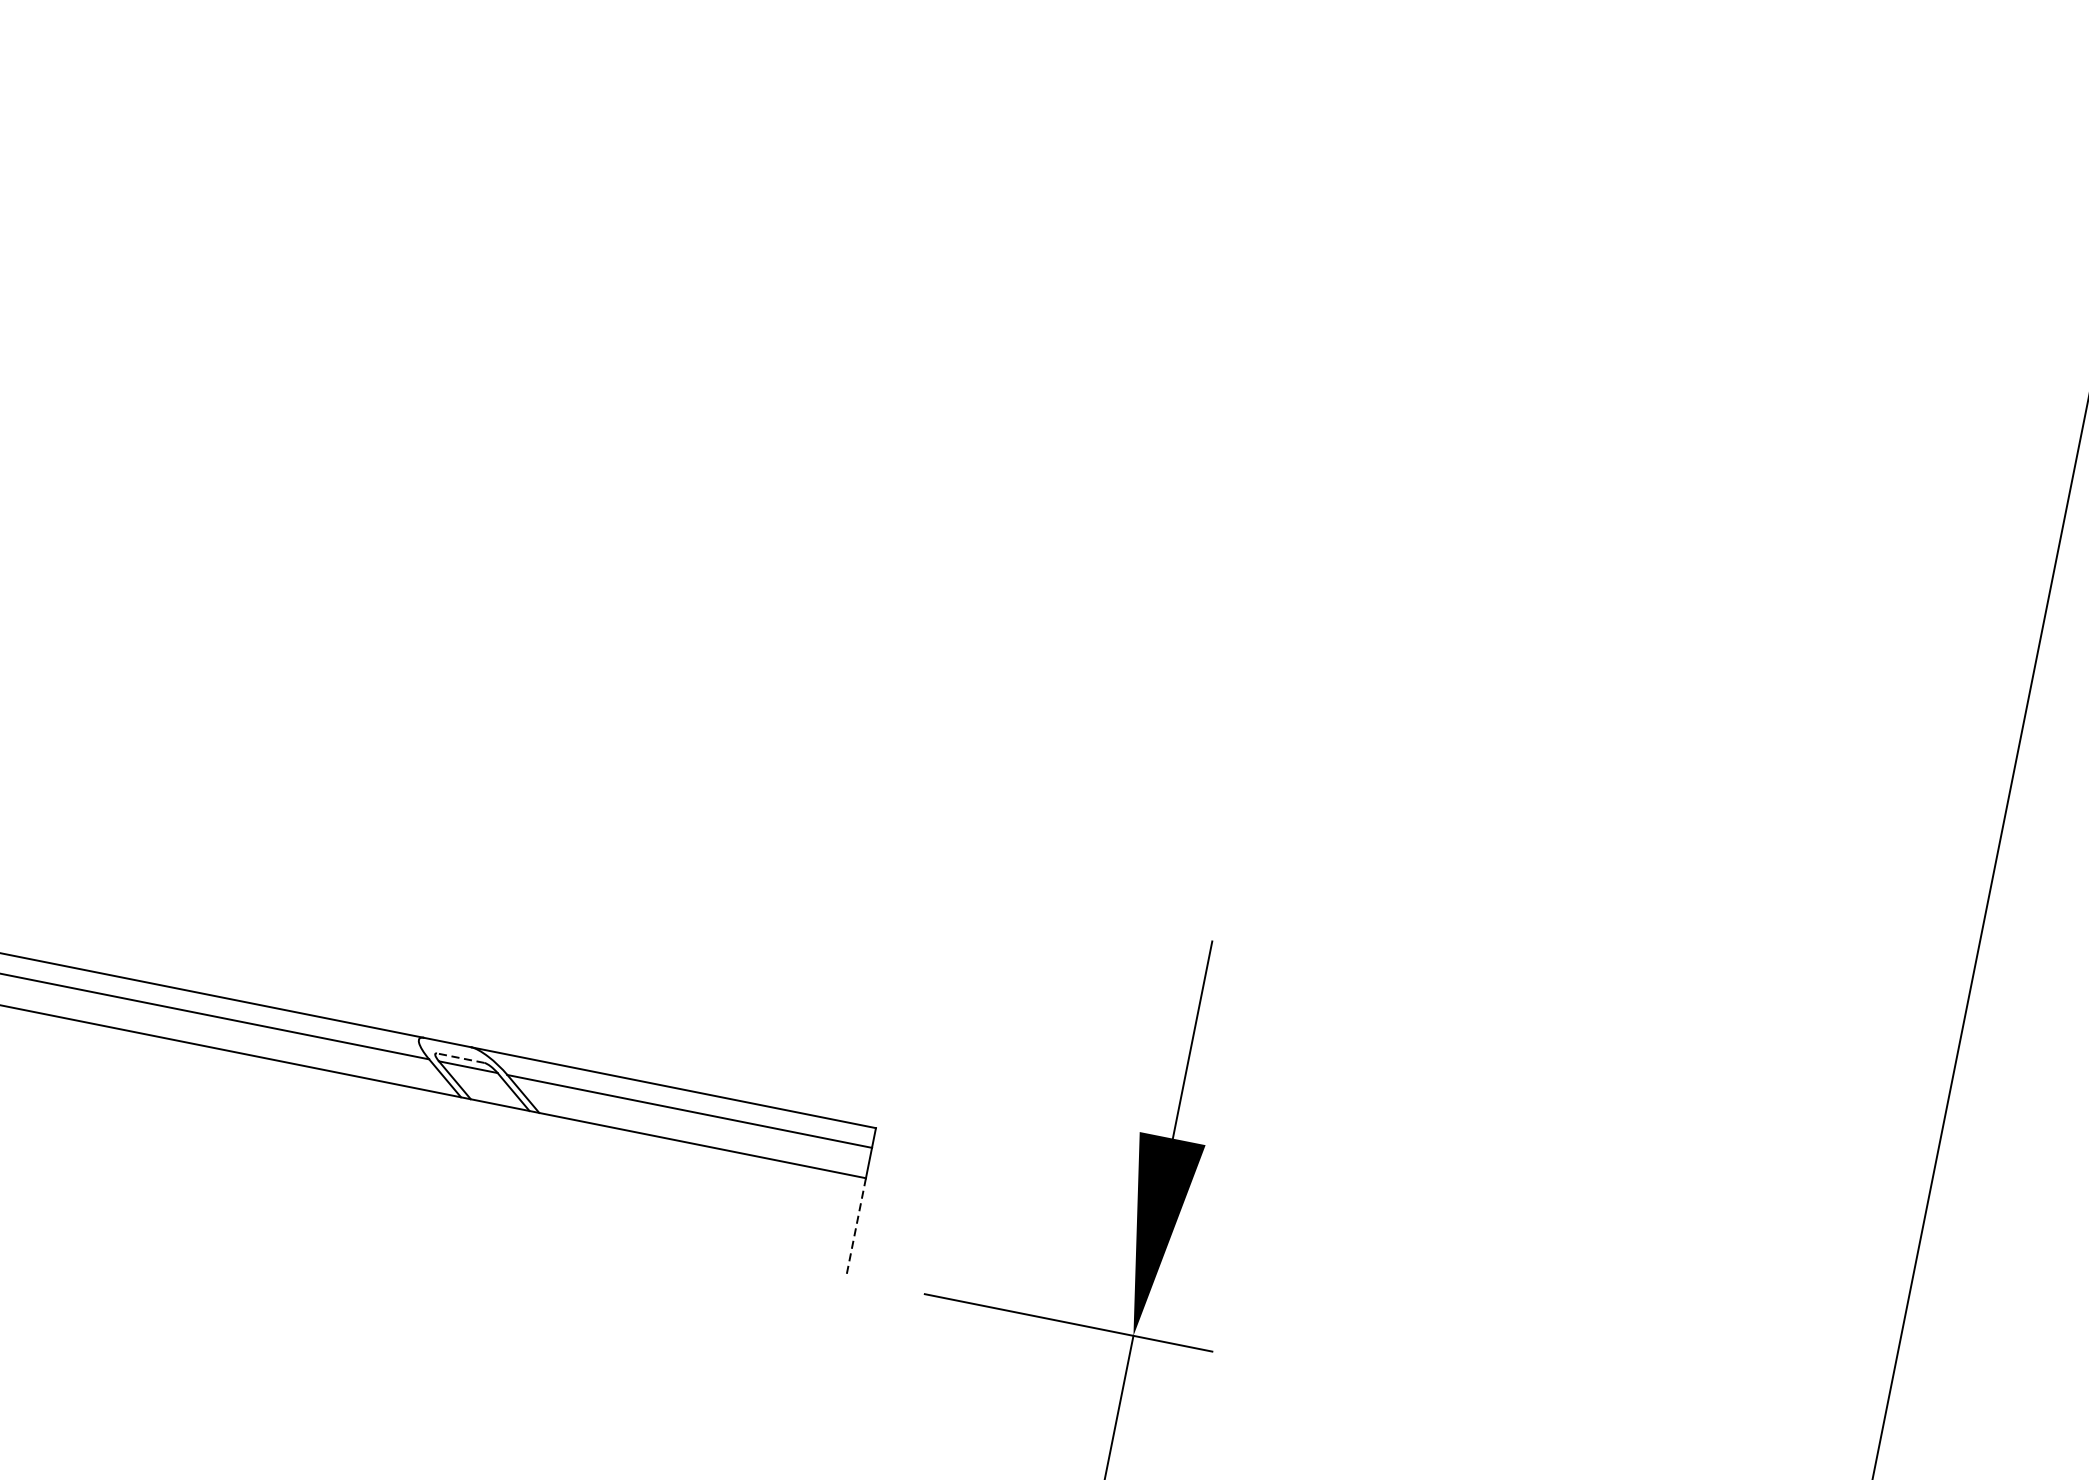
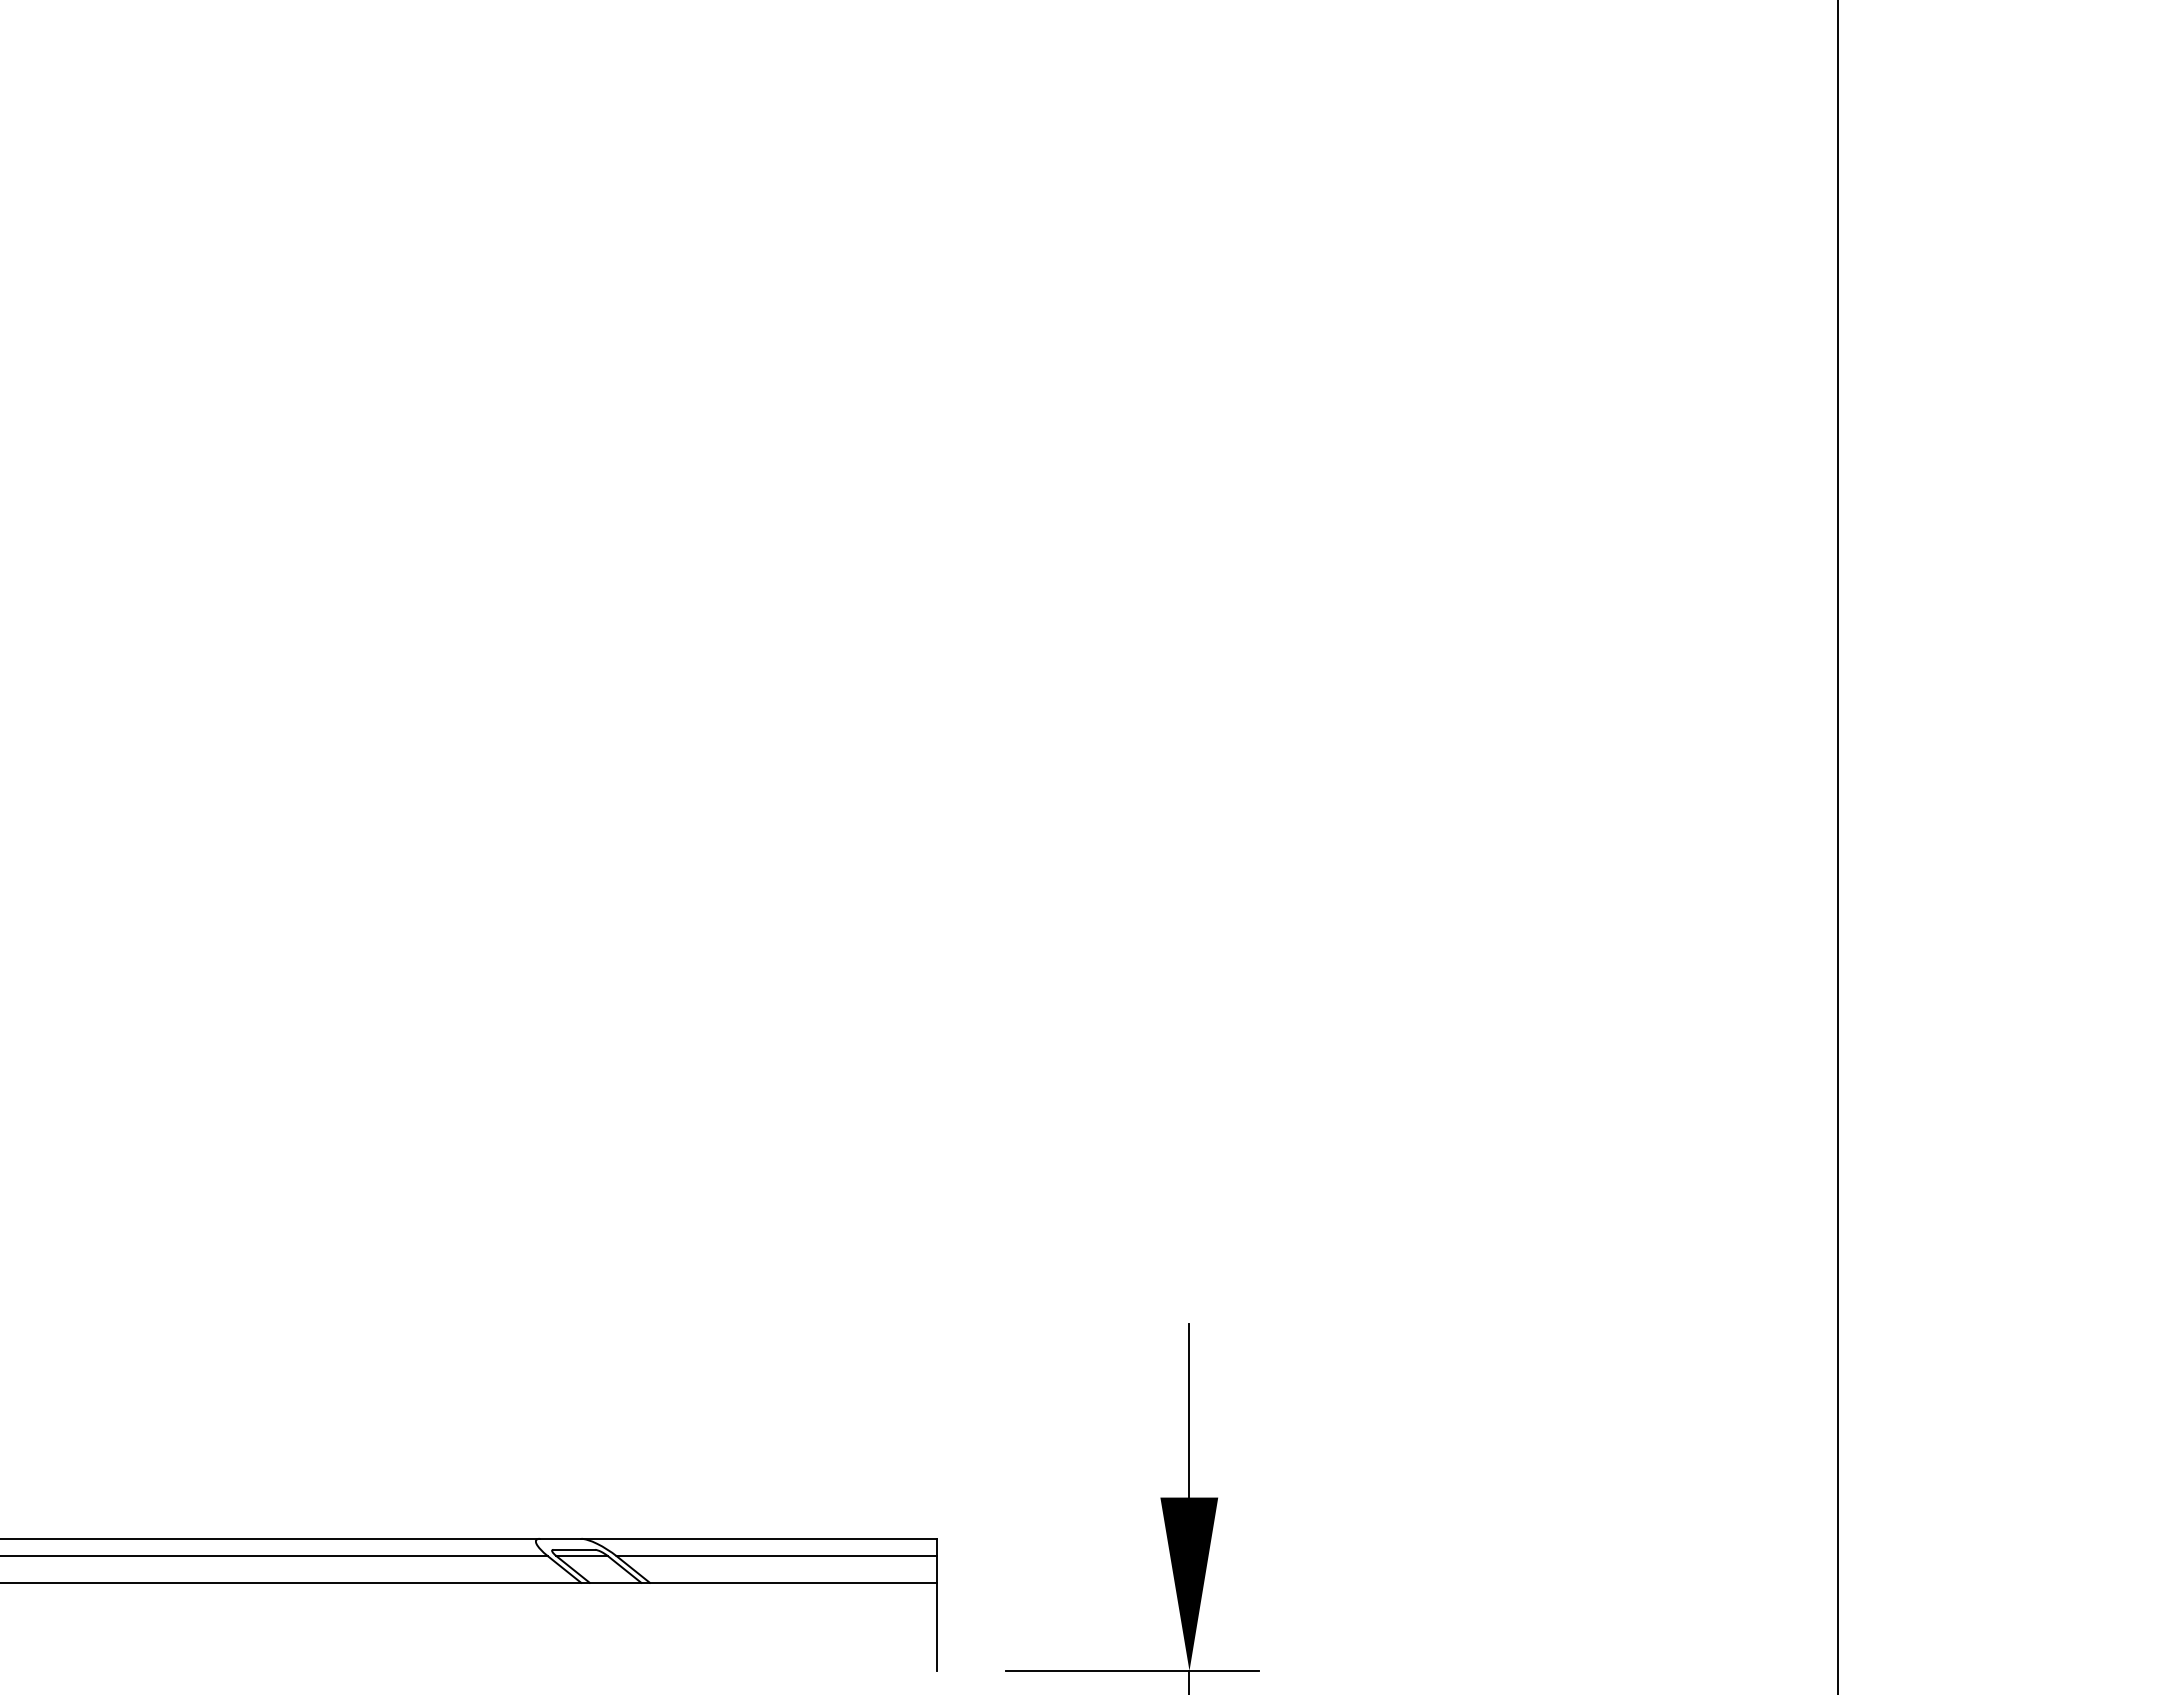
line: (461, 1057) -> (574, 1549), dashed -> solid
line: (855, 1228) -> (936, 1627), dashed -> solid

